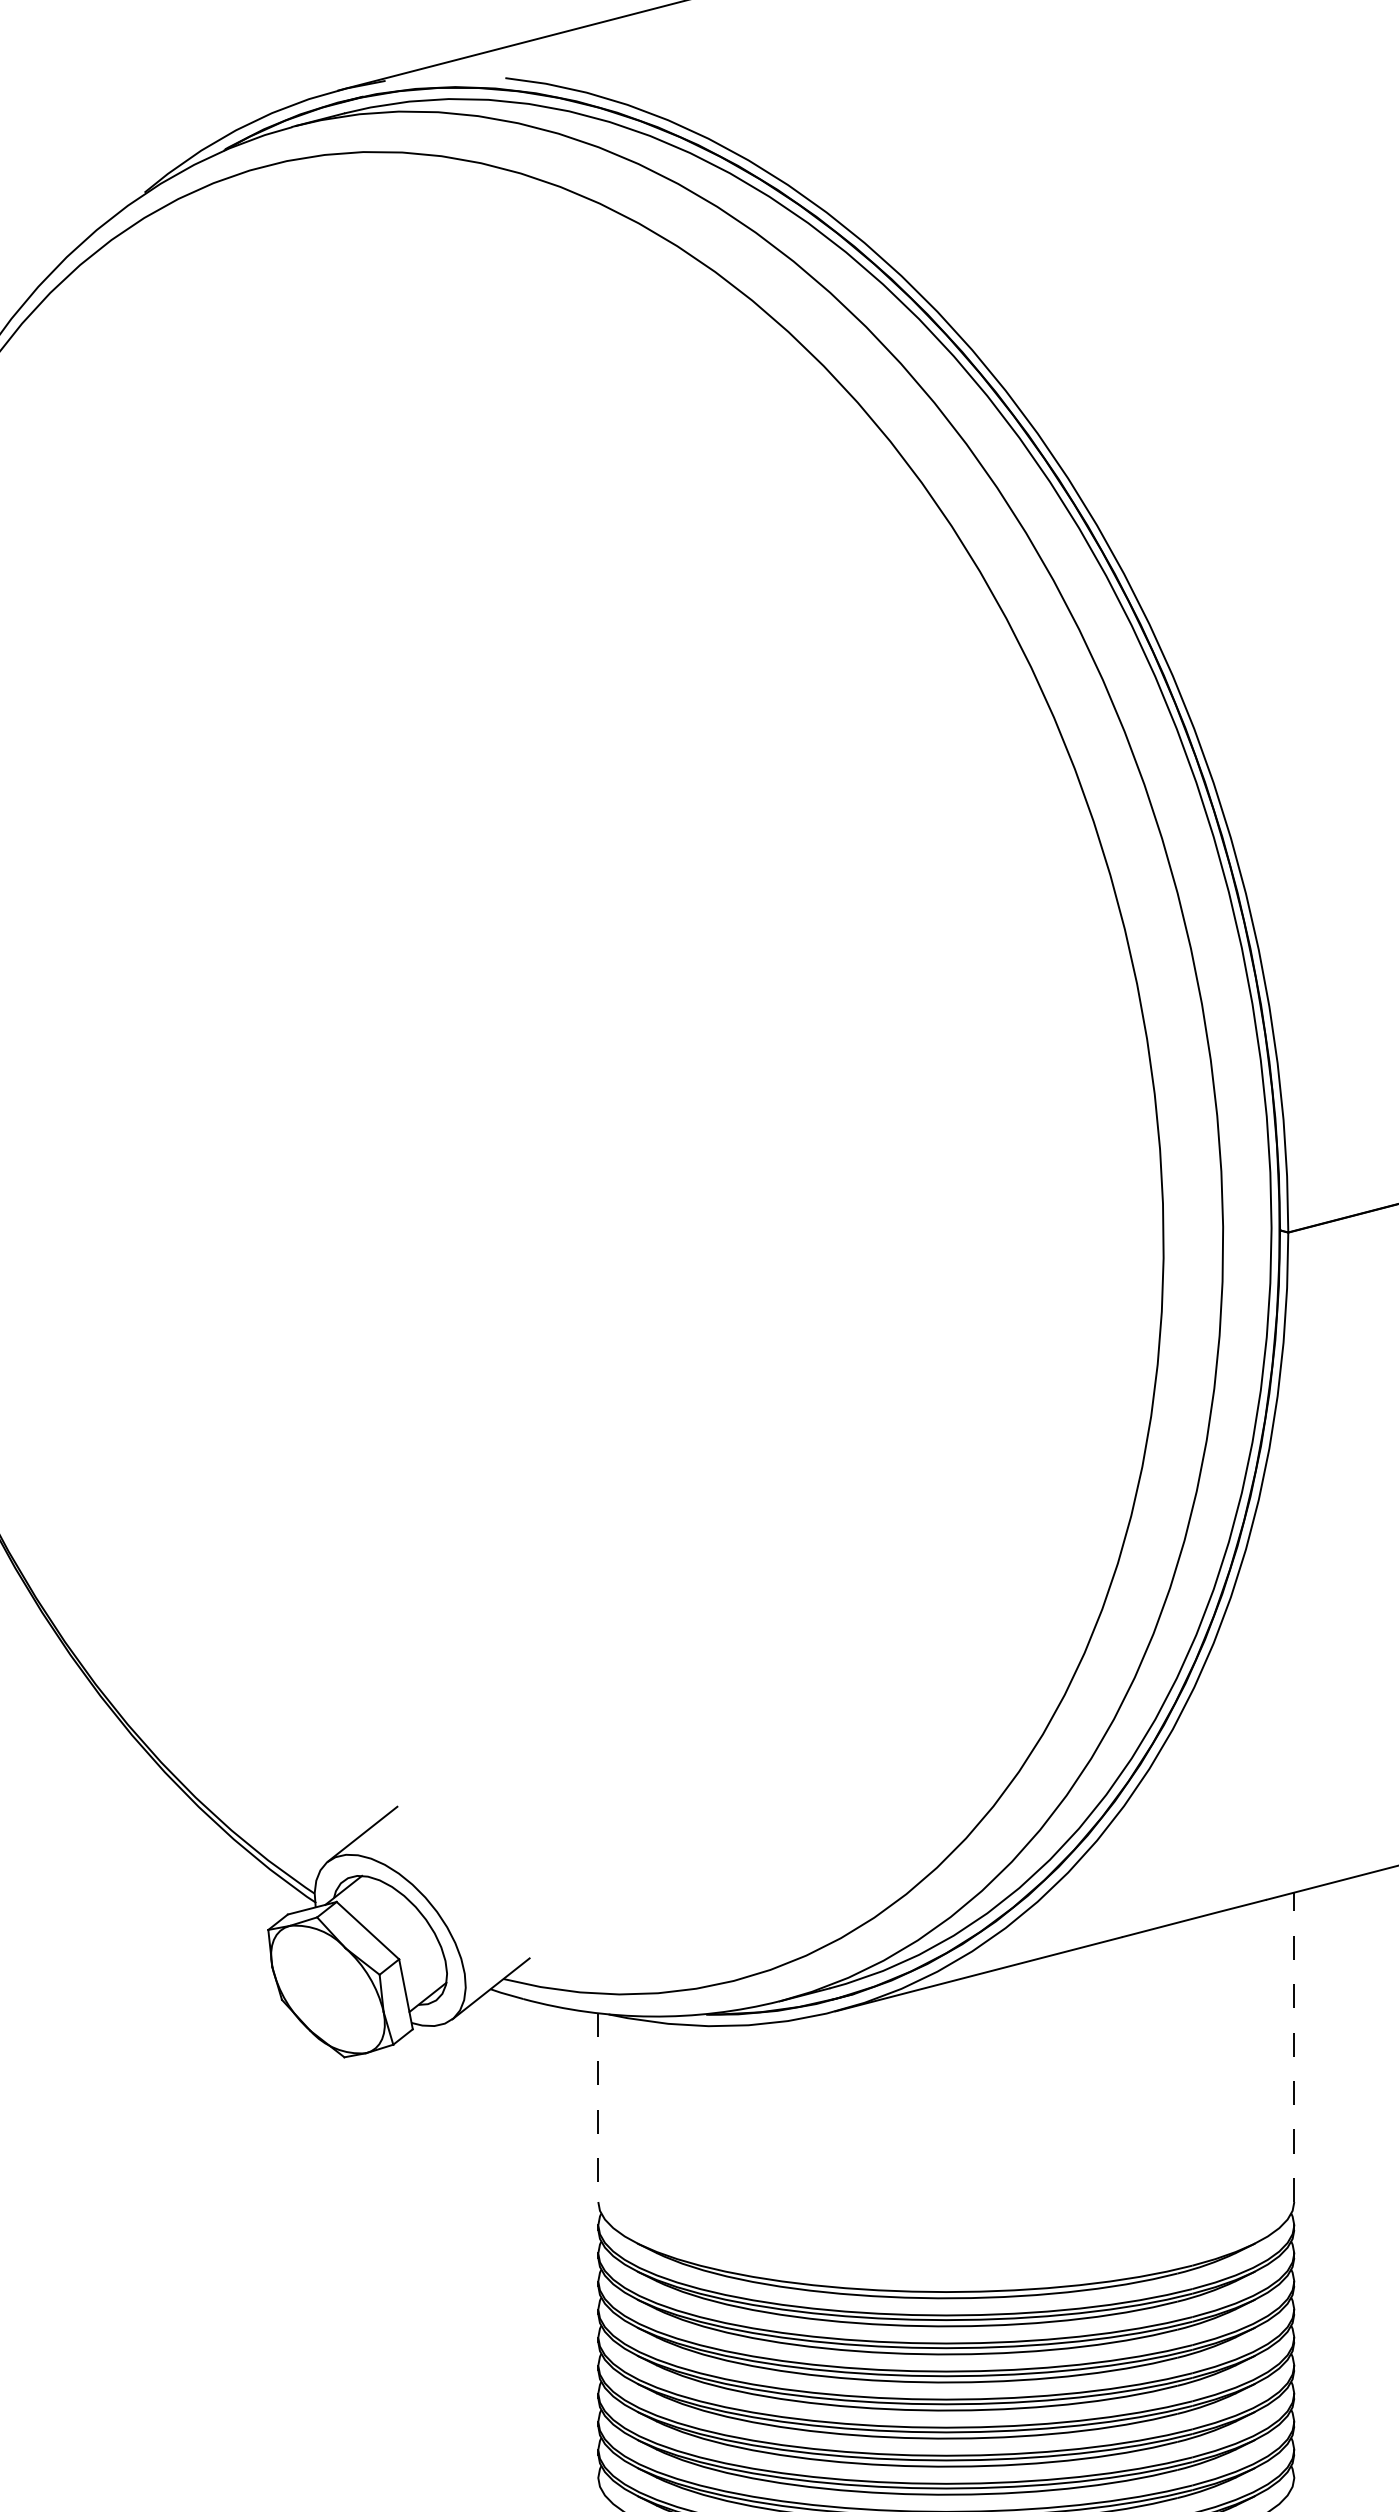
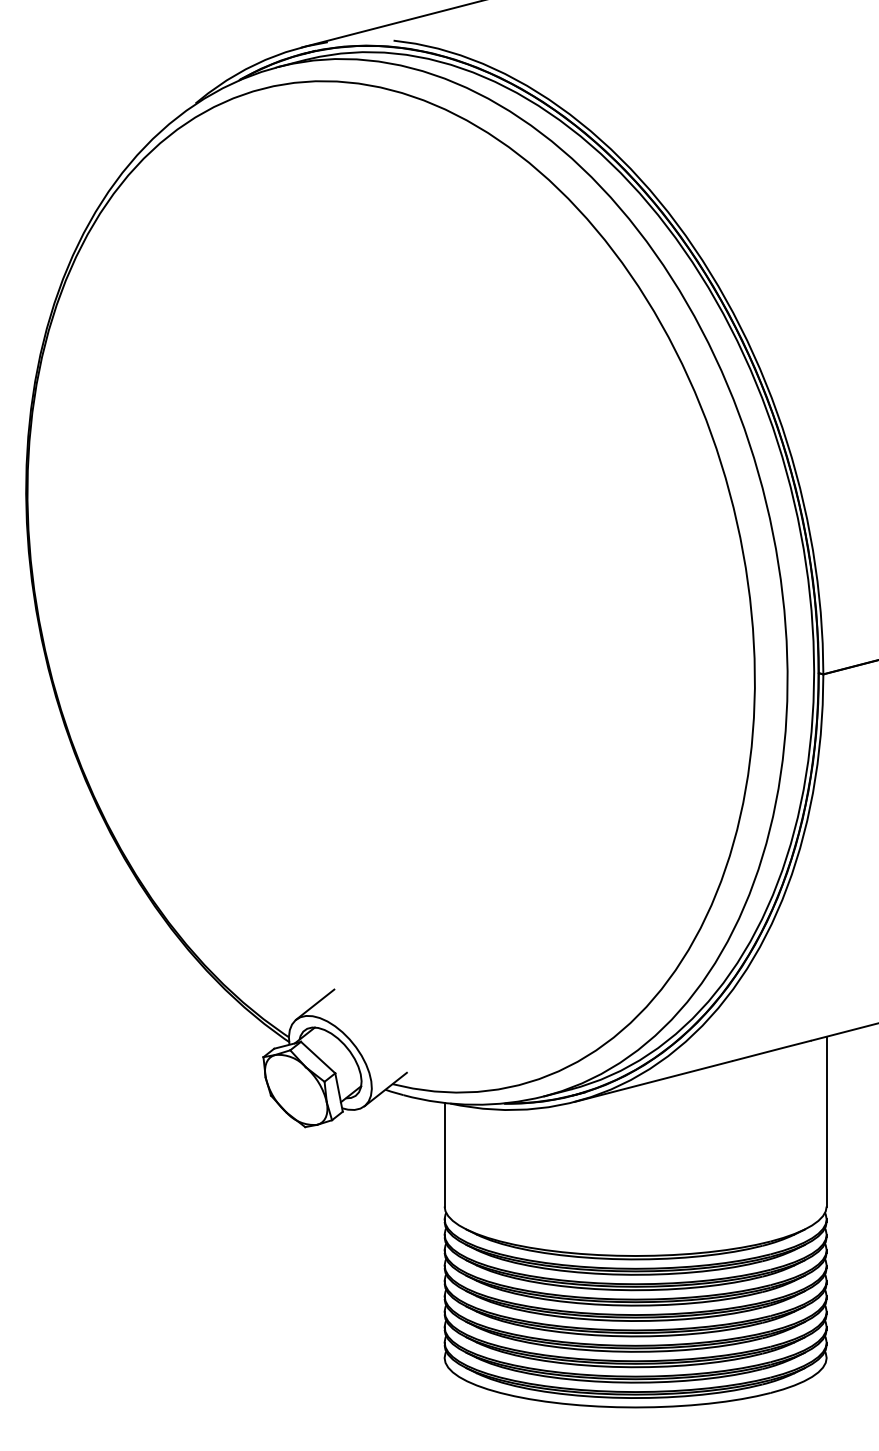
line: (1293, 2047) -> (826, 1121), dashed -> solid
line: (598, 2107) -> (444, 1154), dashed -> solid

